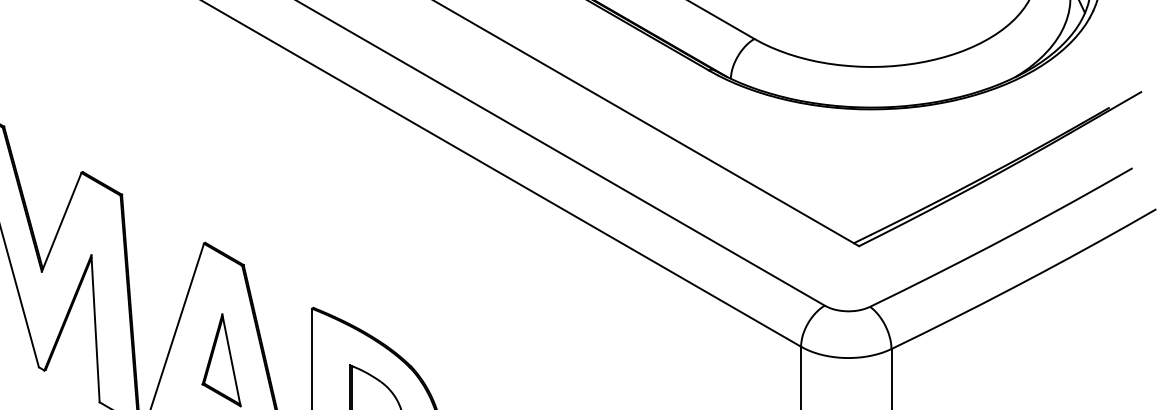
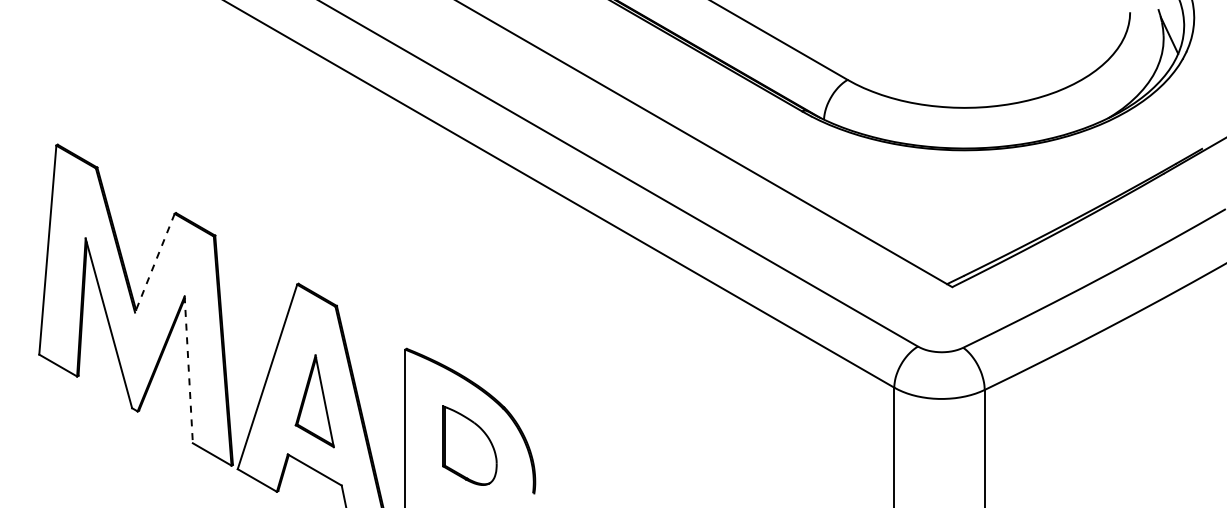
line: (61, 222) -> (154, 263), solid -> dashed
line: (95, 328) -> (188, 369), solid -> dashed

